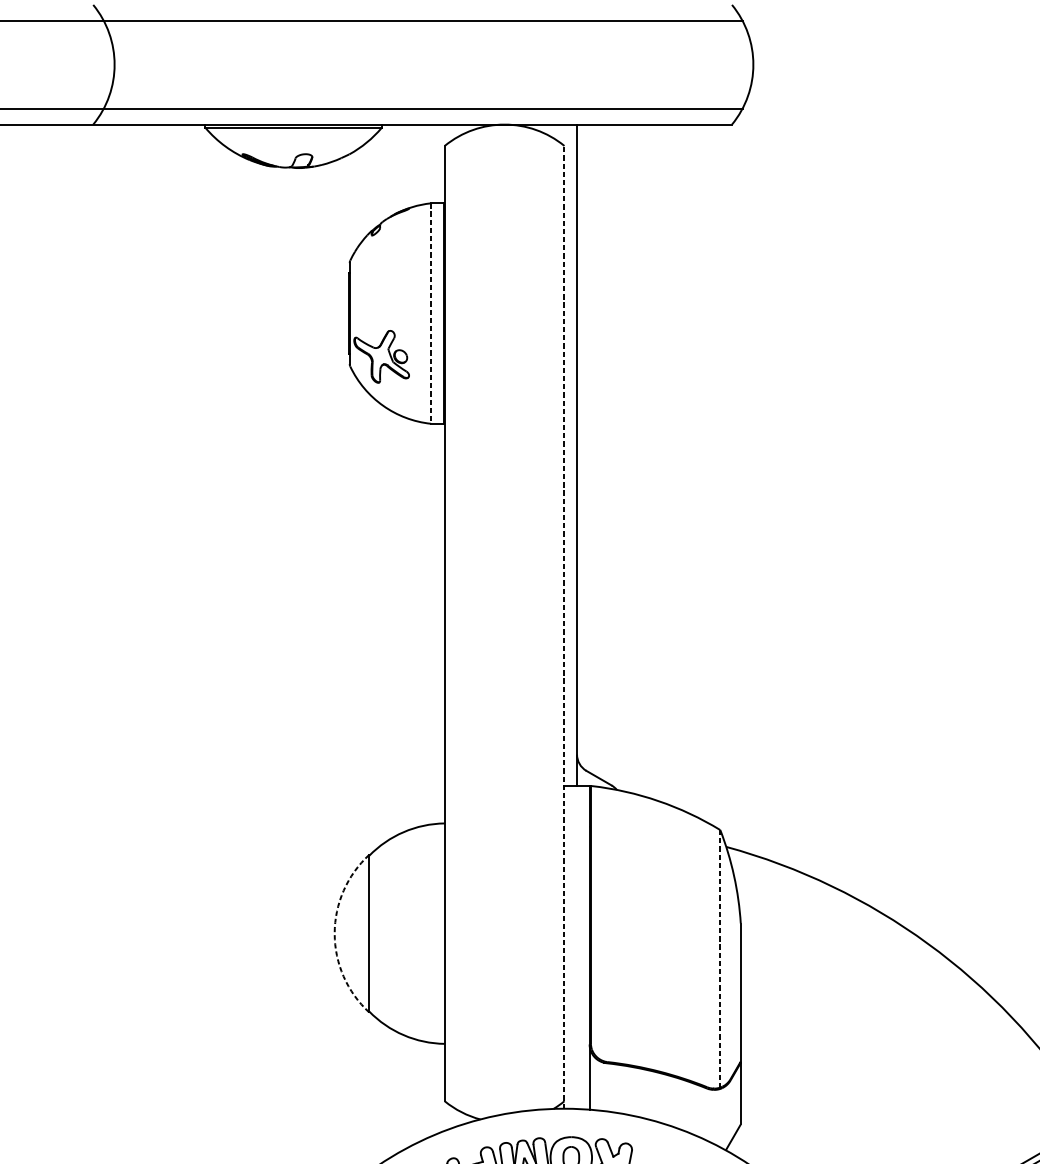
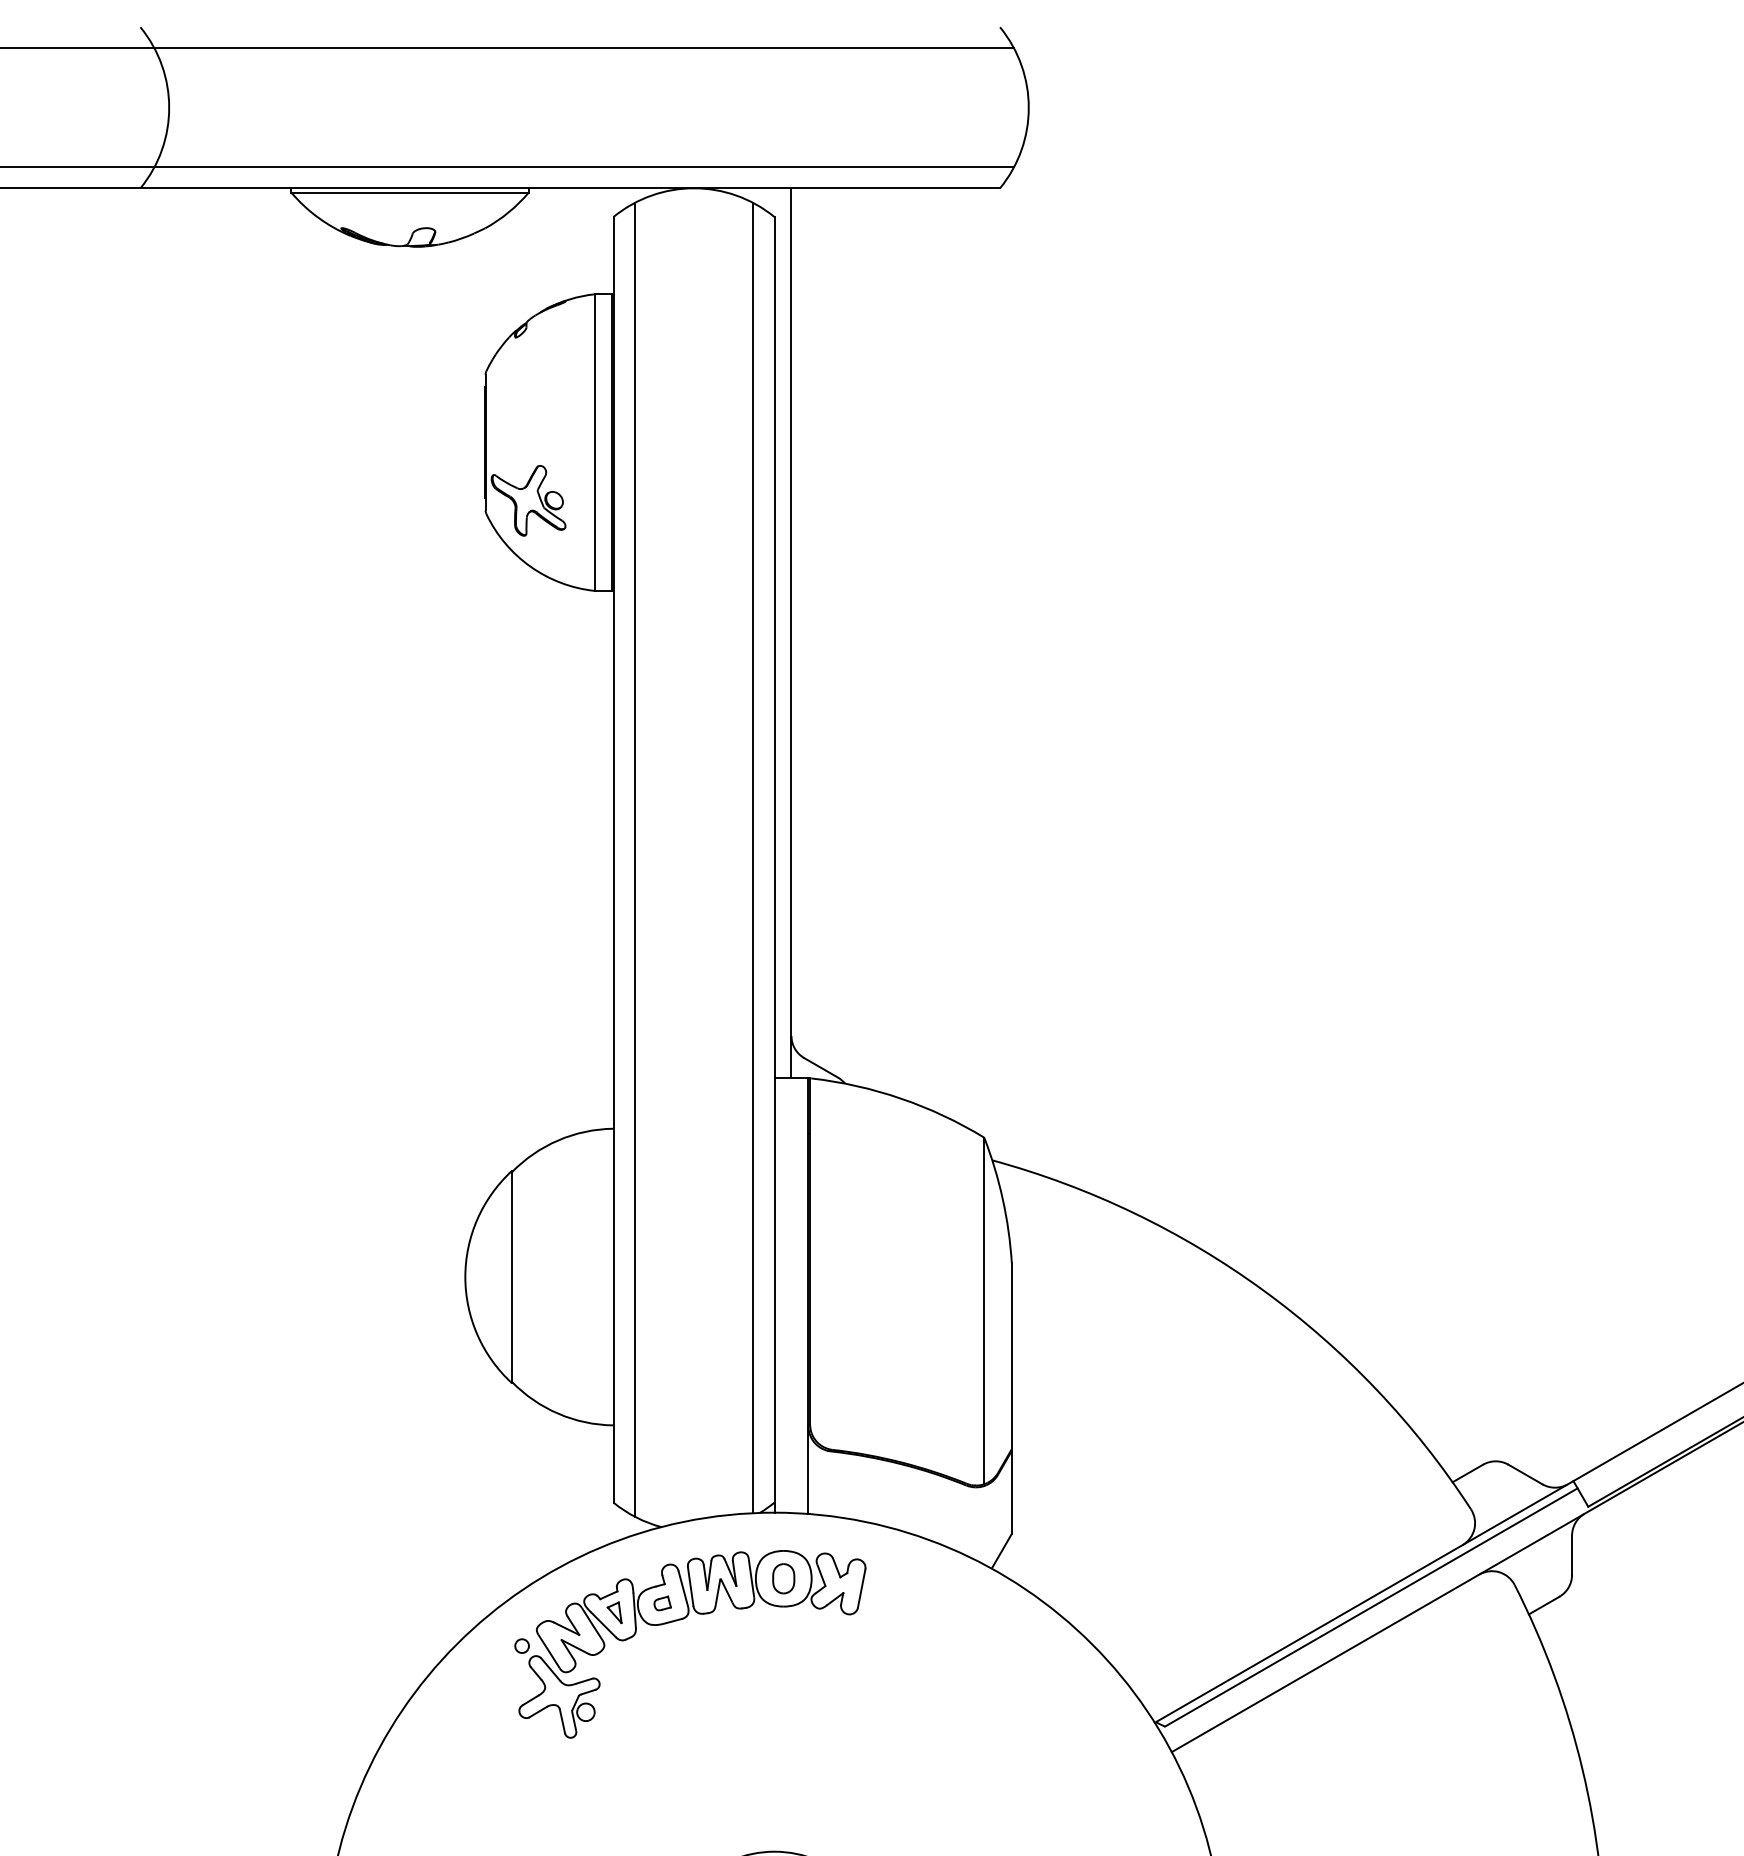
line: (430, 314) -> (594, 443), dashed -> solid
line: (548, 622) -> (753, 858), added
line: (460, 623) -> (634, 859), added
line: (564, 627) -> (774, 864), dashed -> solid
arc: (334, 933) -> (465, 1277), dashed -> solid
line: (720, 959) -> (984, 1311), dashed -> solid

